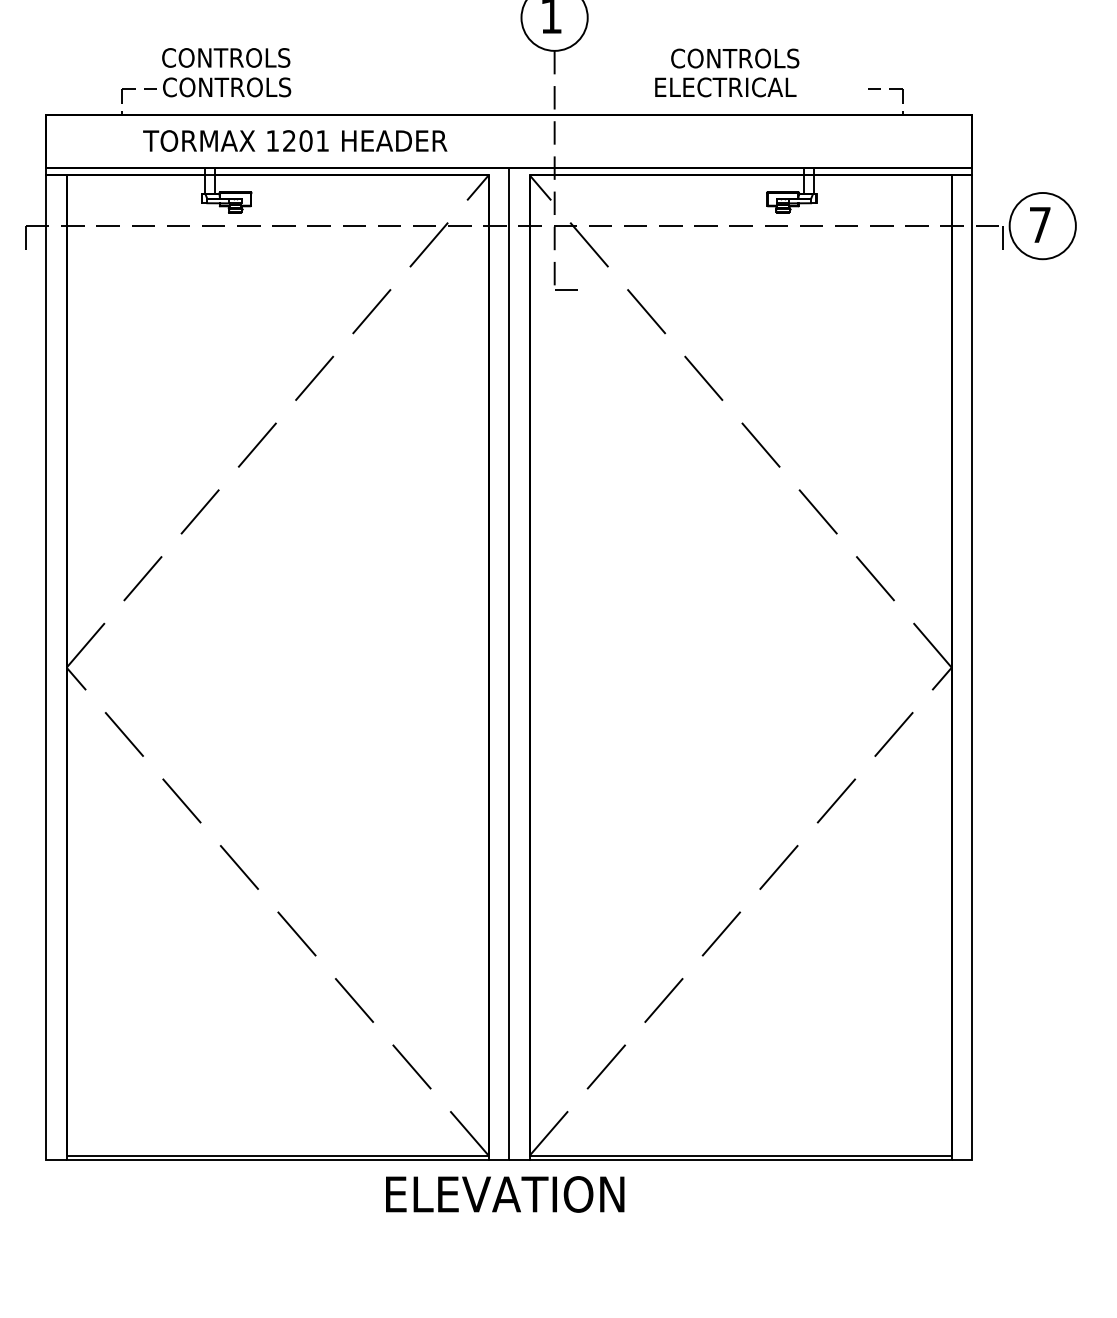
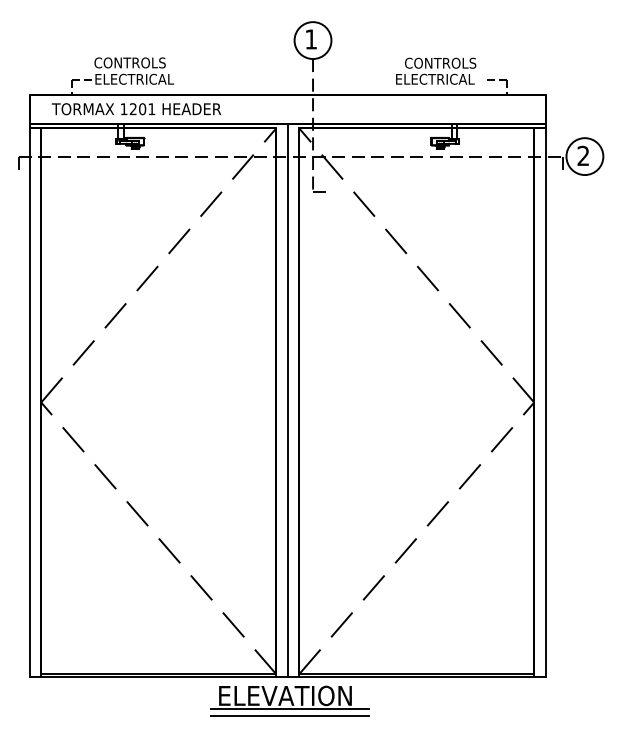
text: (727, 71) -> (436, 70), moved
text: (234, 85) -> (134, 78), CONTROLS -> ELECTRICAL
text: (295, 141) -> (136, 109), moved
text: (1040, 224) -> (583, 155), 7 -> 2
line: (512, 1217) -> (289, 708), added
line: (512, 1229) -> (289, 715), added

